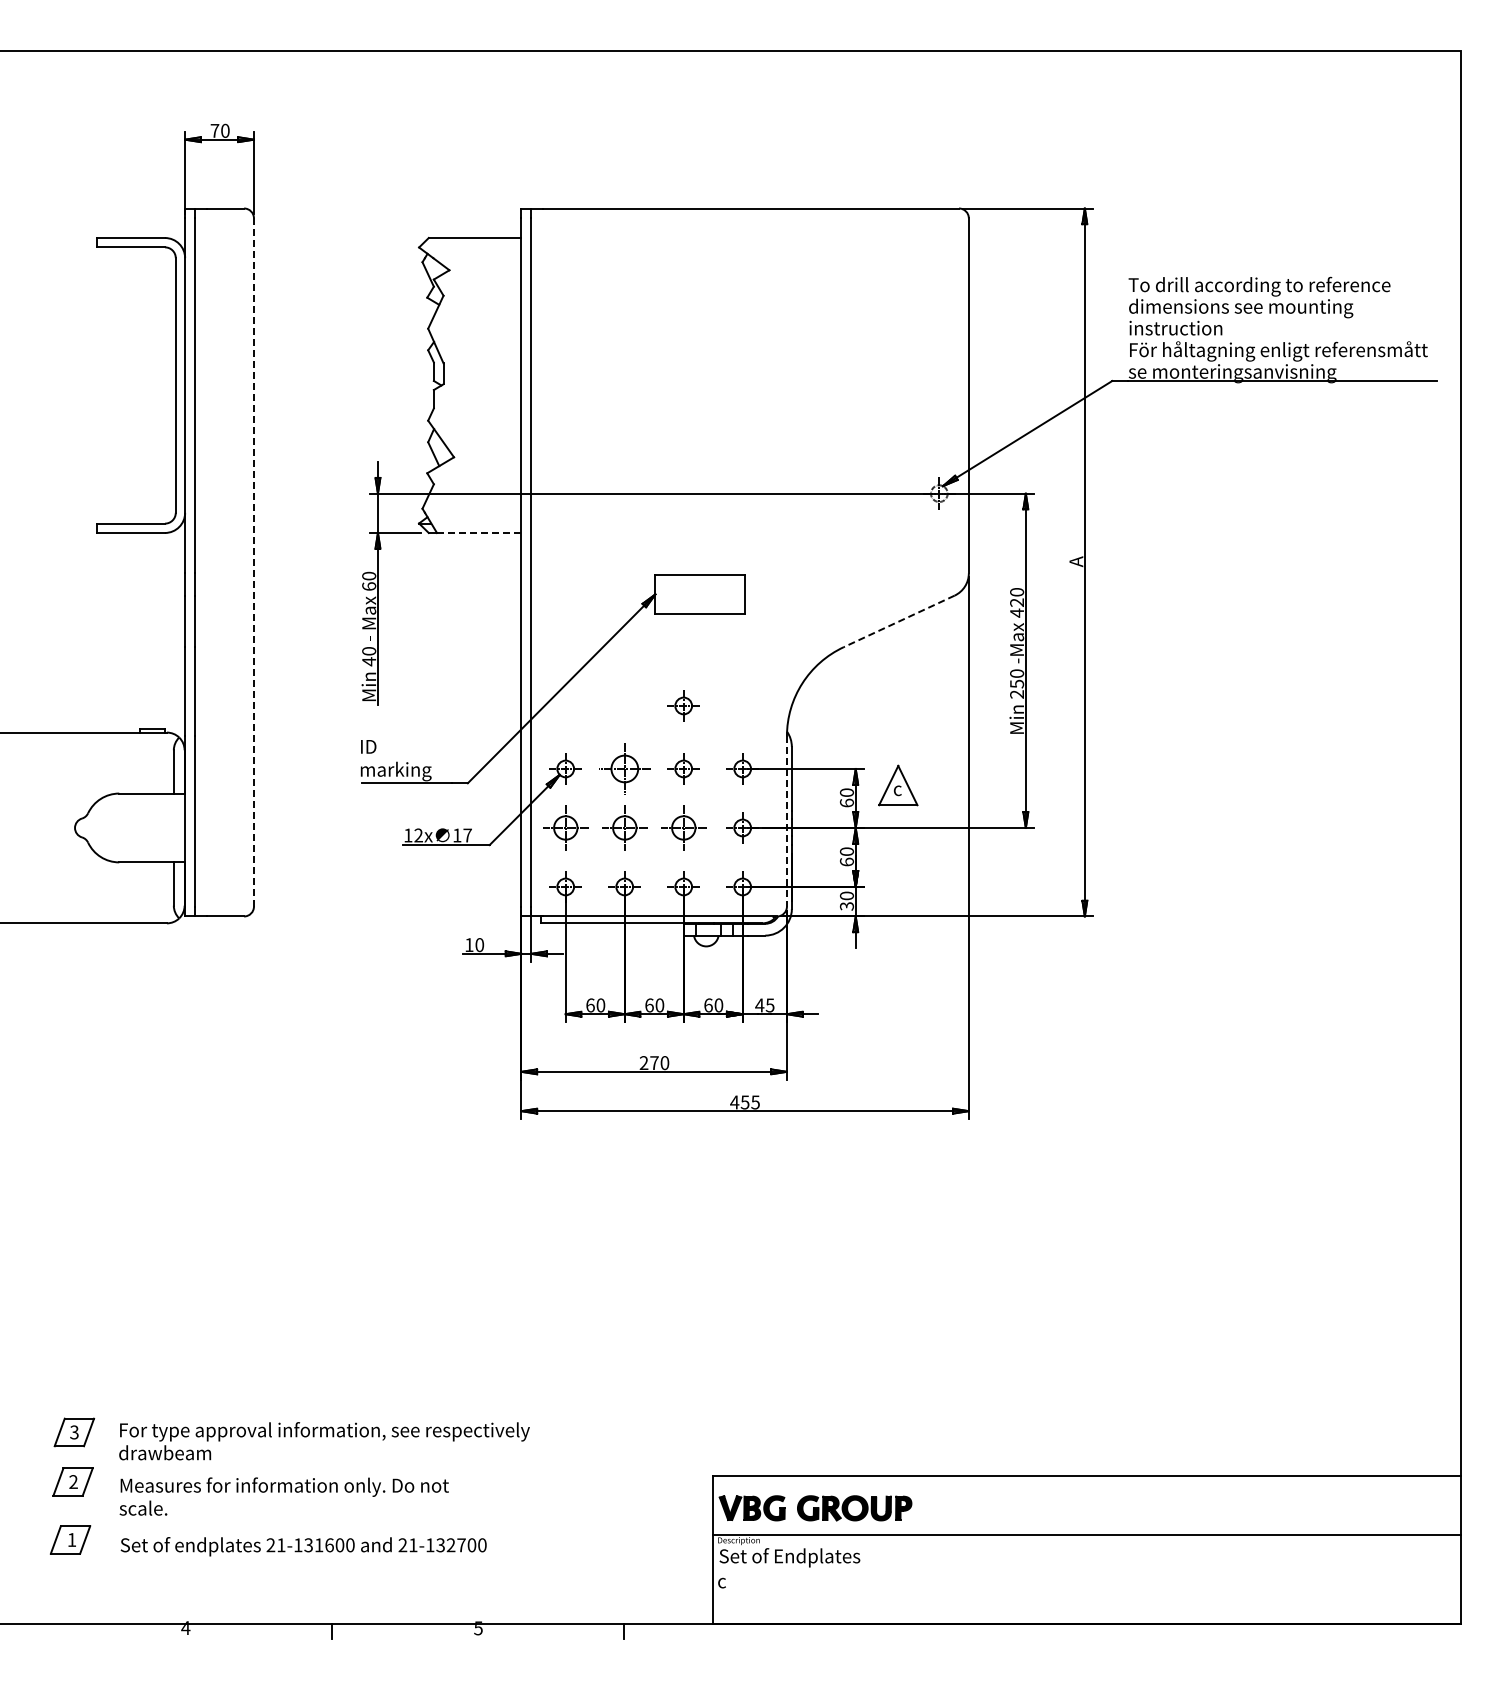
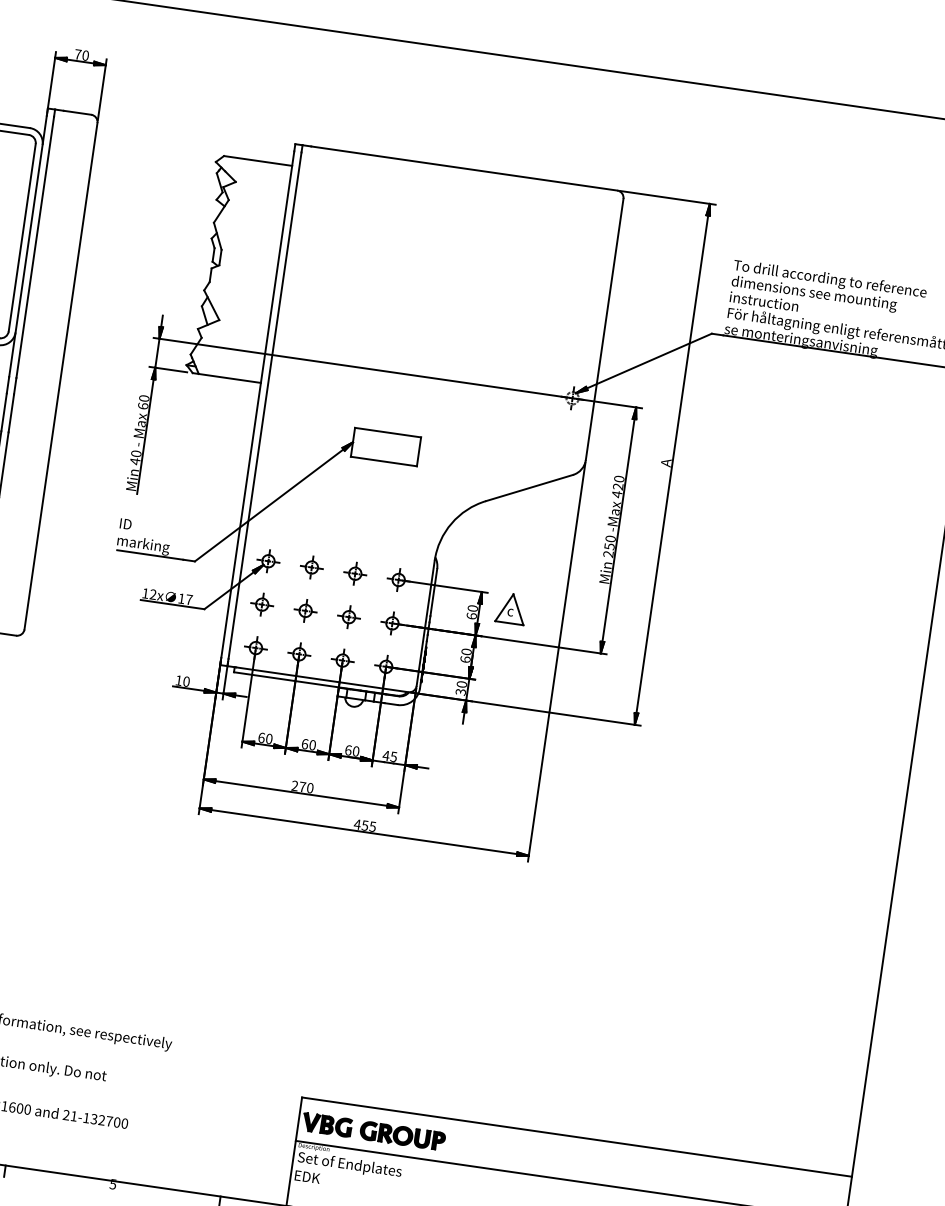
line: (479, 533) -> (230, 378), dashed -> solid
line: (253, 561) -> (60, 375), dashed -> solid
line: (898, 621) -> (528, 488), dashed -> solid
part: (683, 705) -> (361, 527), removed
part: (624, 768) -> (311, 567), size x0.62
line: (786, 821) -> (425, 623), dashed -> solid
part: (565, 827) -> (262, 604), size x0.71
part: (624, 827) -> (305, 610), size x0.71
part: (683, 827) -> (348, 616), size x0.71
text: (735, 1581) -> (307, 1177), c -> EDK

